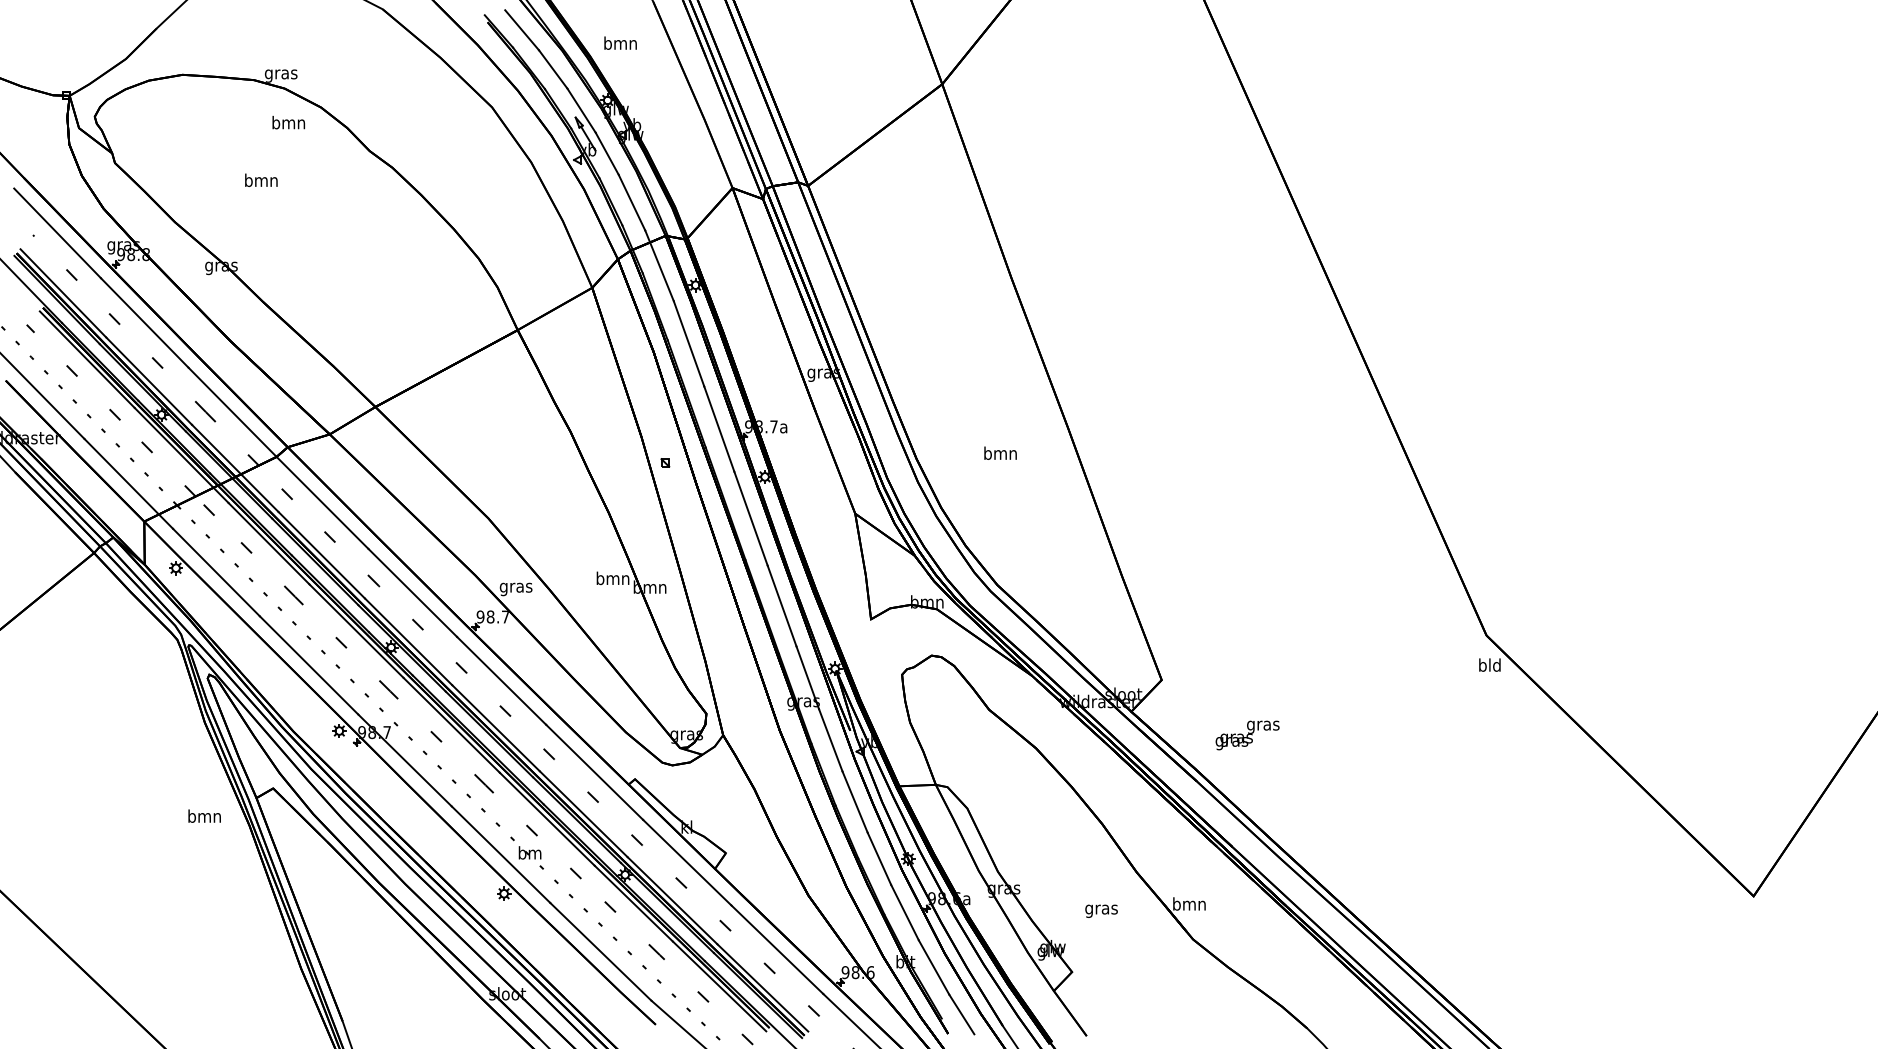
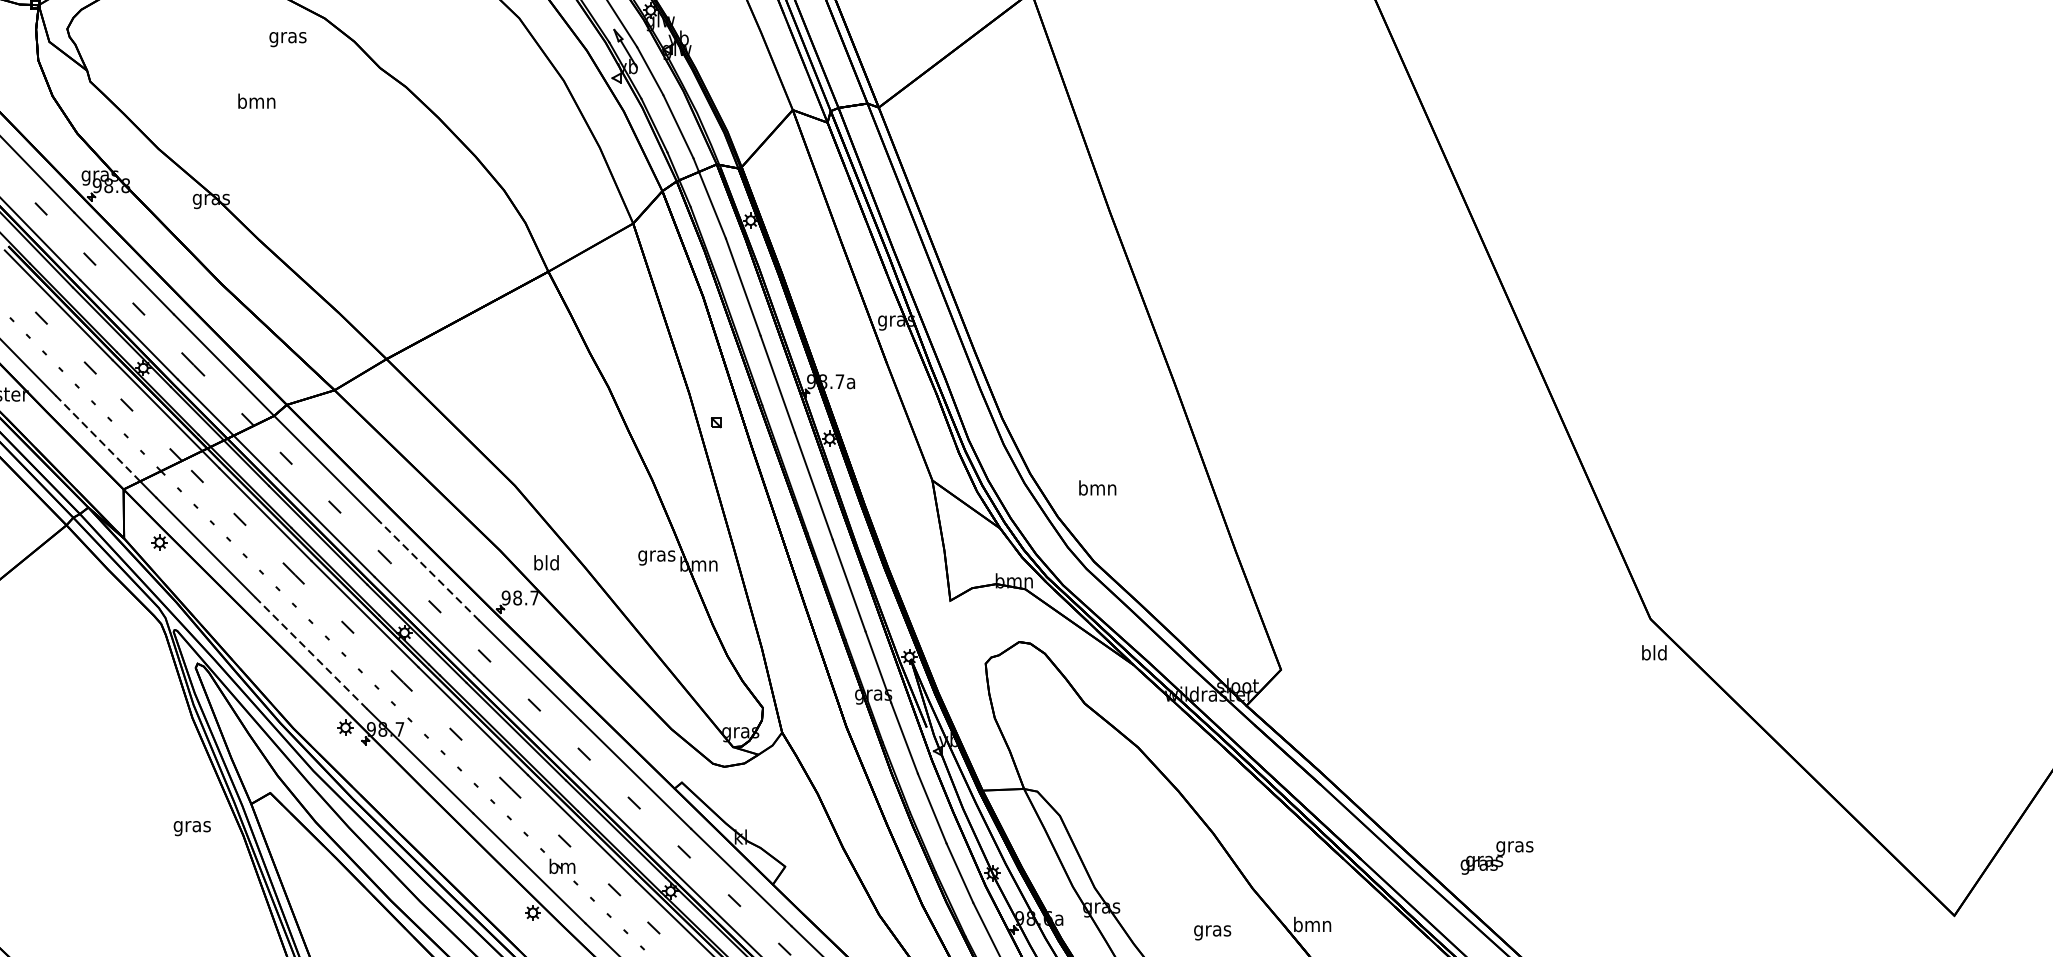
text: (288, 123) -> (287, 36), bmn -> gras
text: (1000, 452) -> (1097, 487), moved
line: (121, 476) -> (97, 438), solid -> dashed
text: (612, 579) -> (656, 555), bmn -> gras
text: (515, 587) -> (545, 564), gras -> bld
line: (412, 592) -> (428, 570), solid -> dashed
line: (309, 665) -> (311, 653), solid -> dashed
text: (1247, 735) -> (1496, 857), moved
text: (204, 817) -> (192, 826), bmn -> gras

